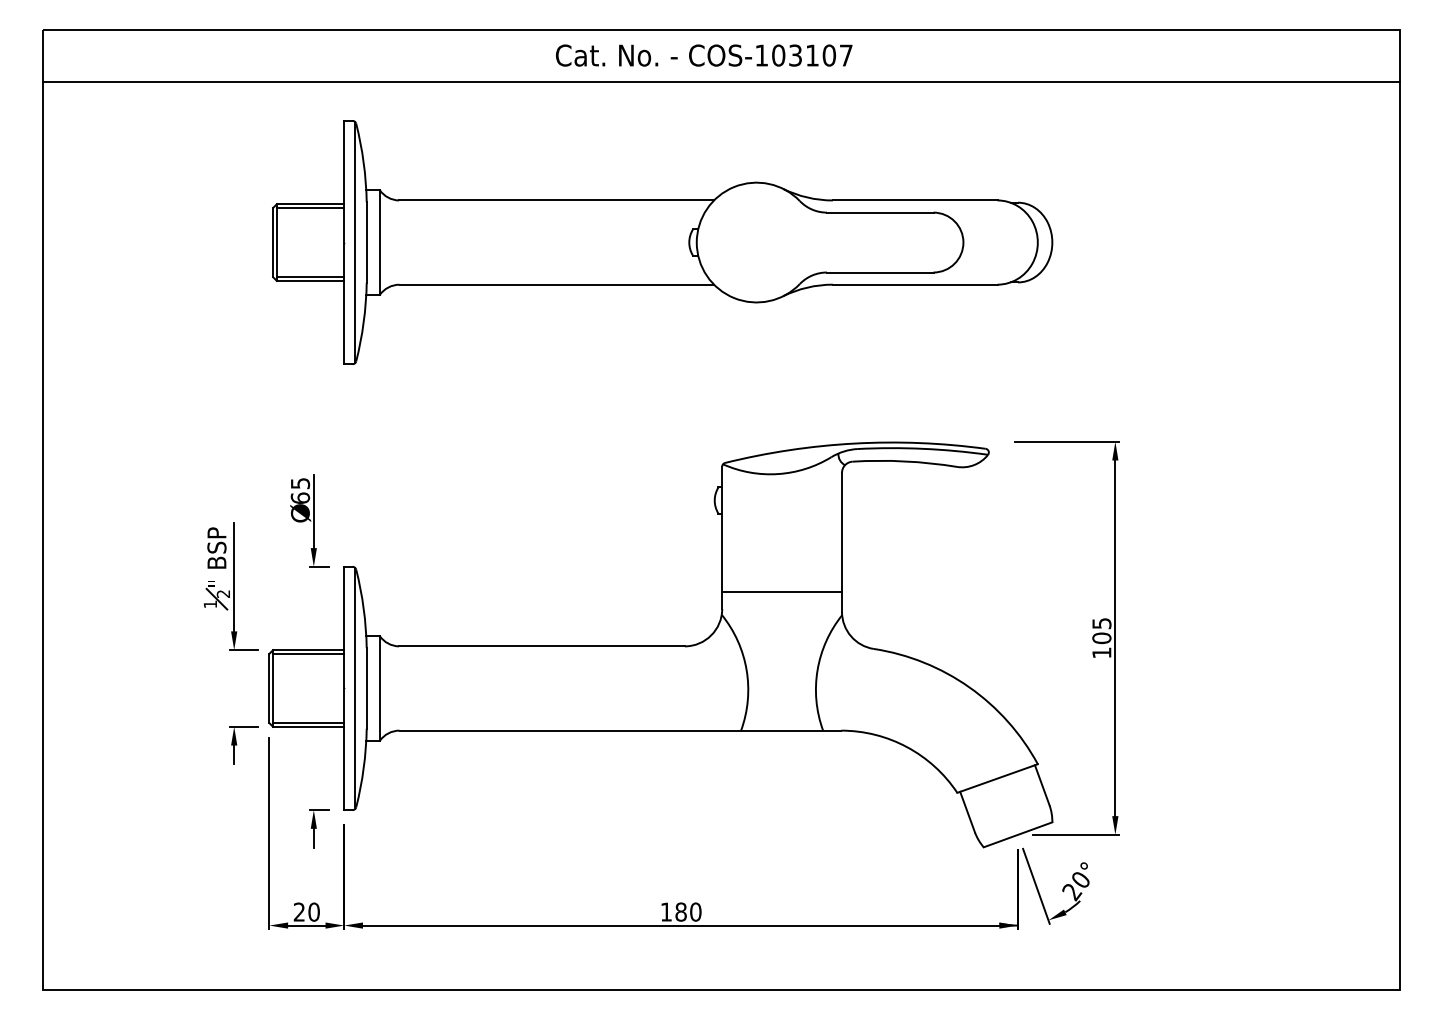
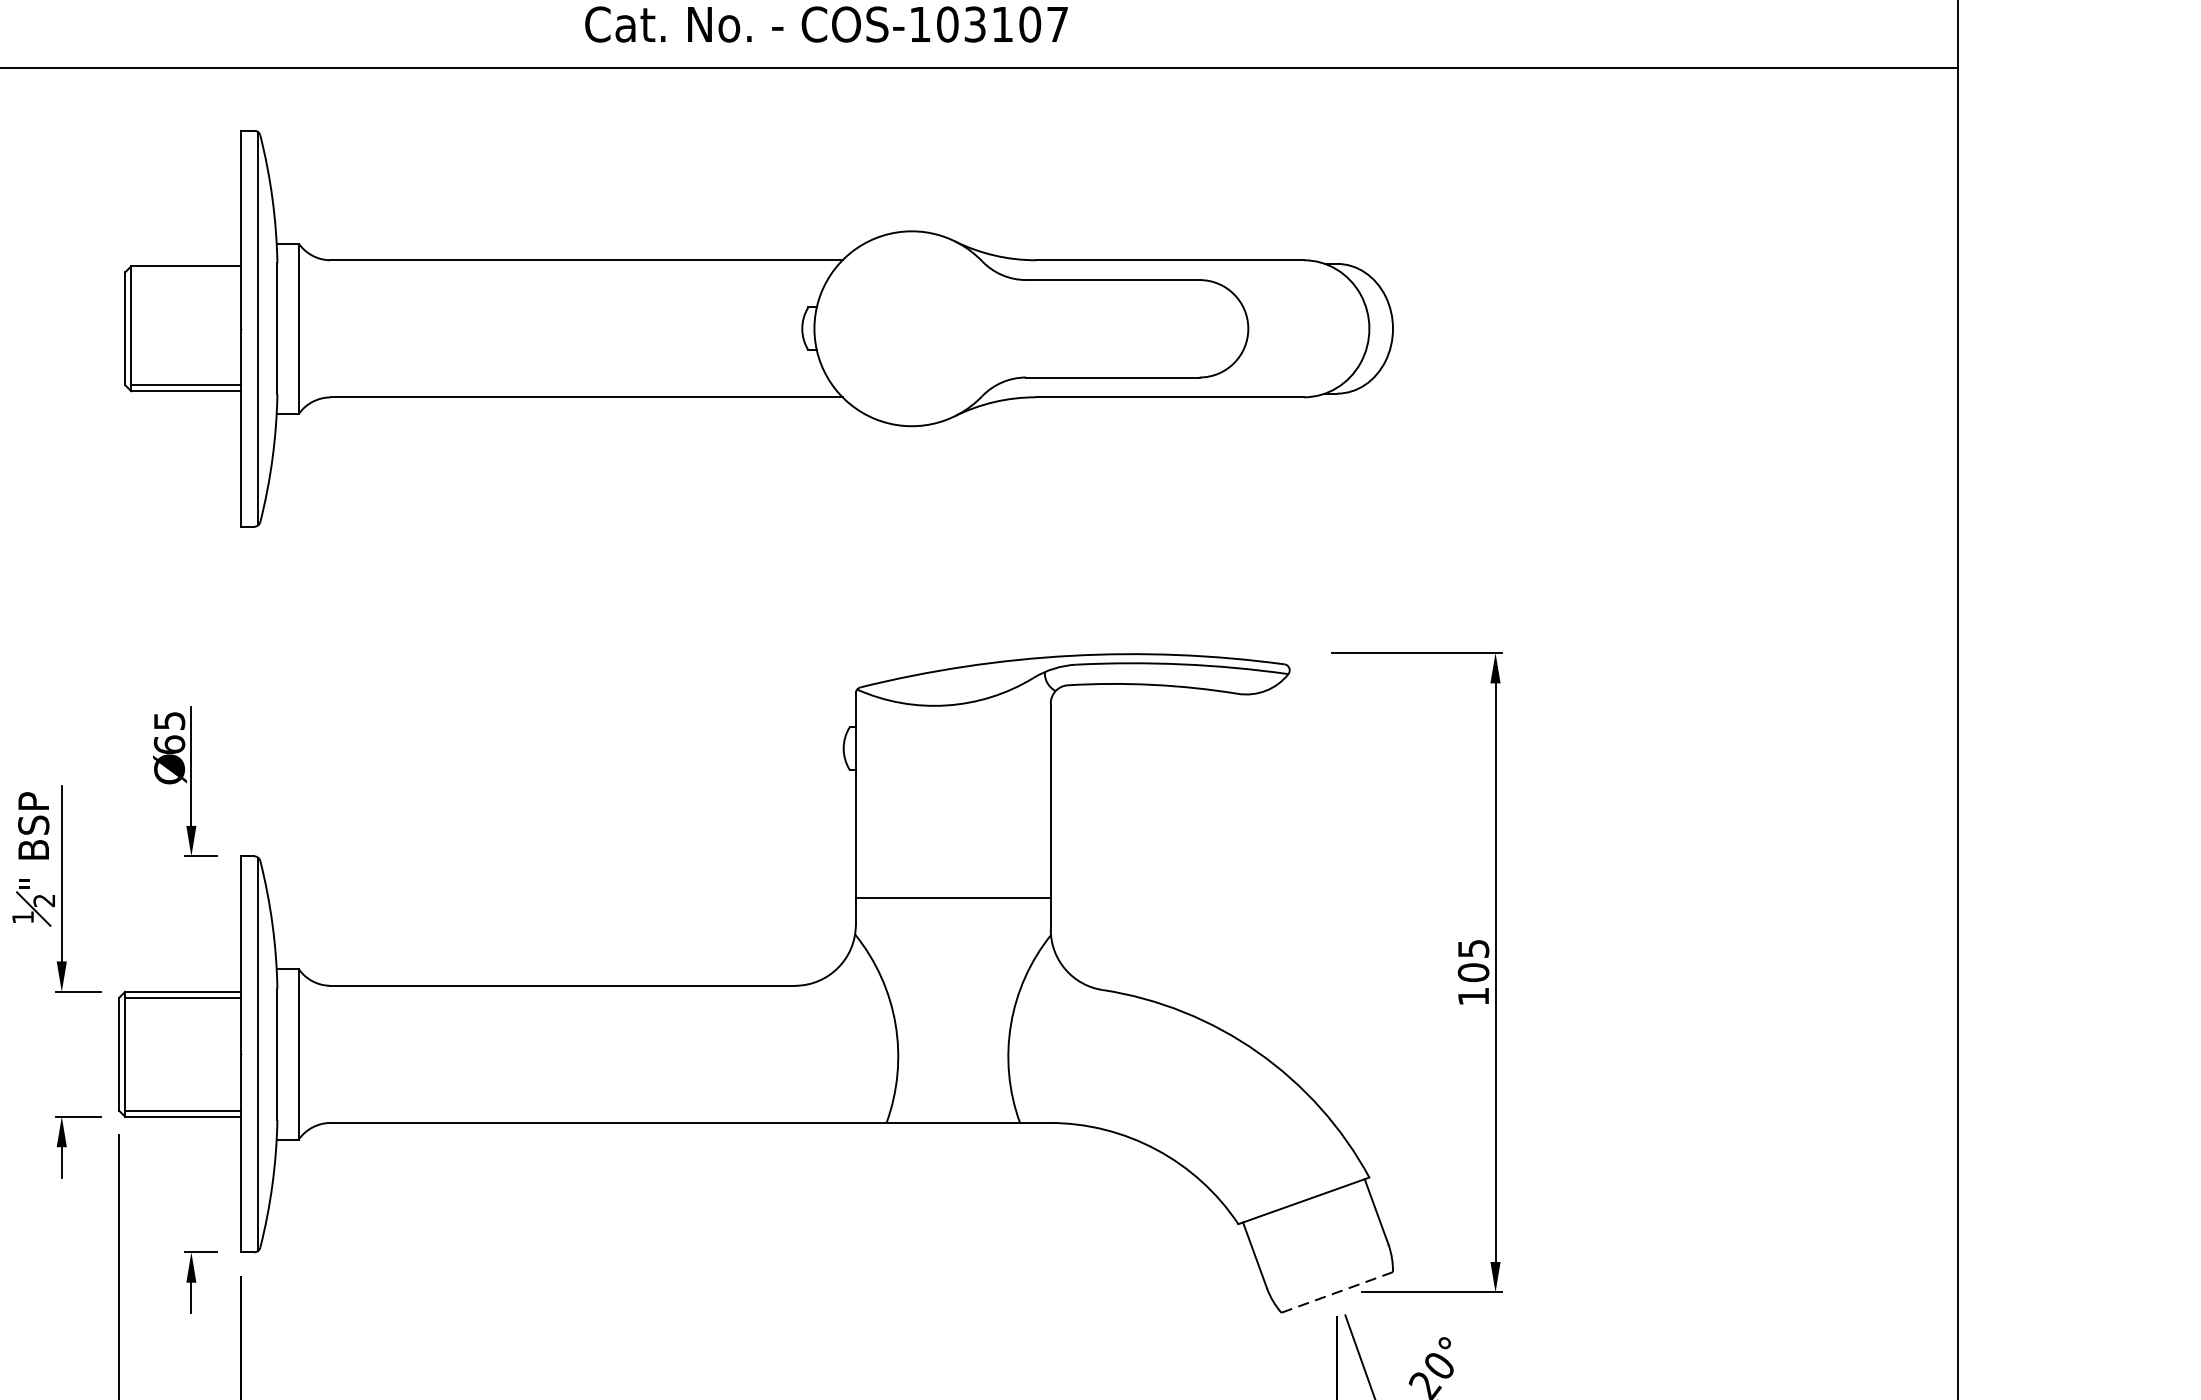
line: (310, 207) -> (185, 271), removed
line: (1018, 834) -> (1337, 1291), solid -> dashed

